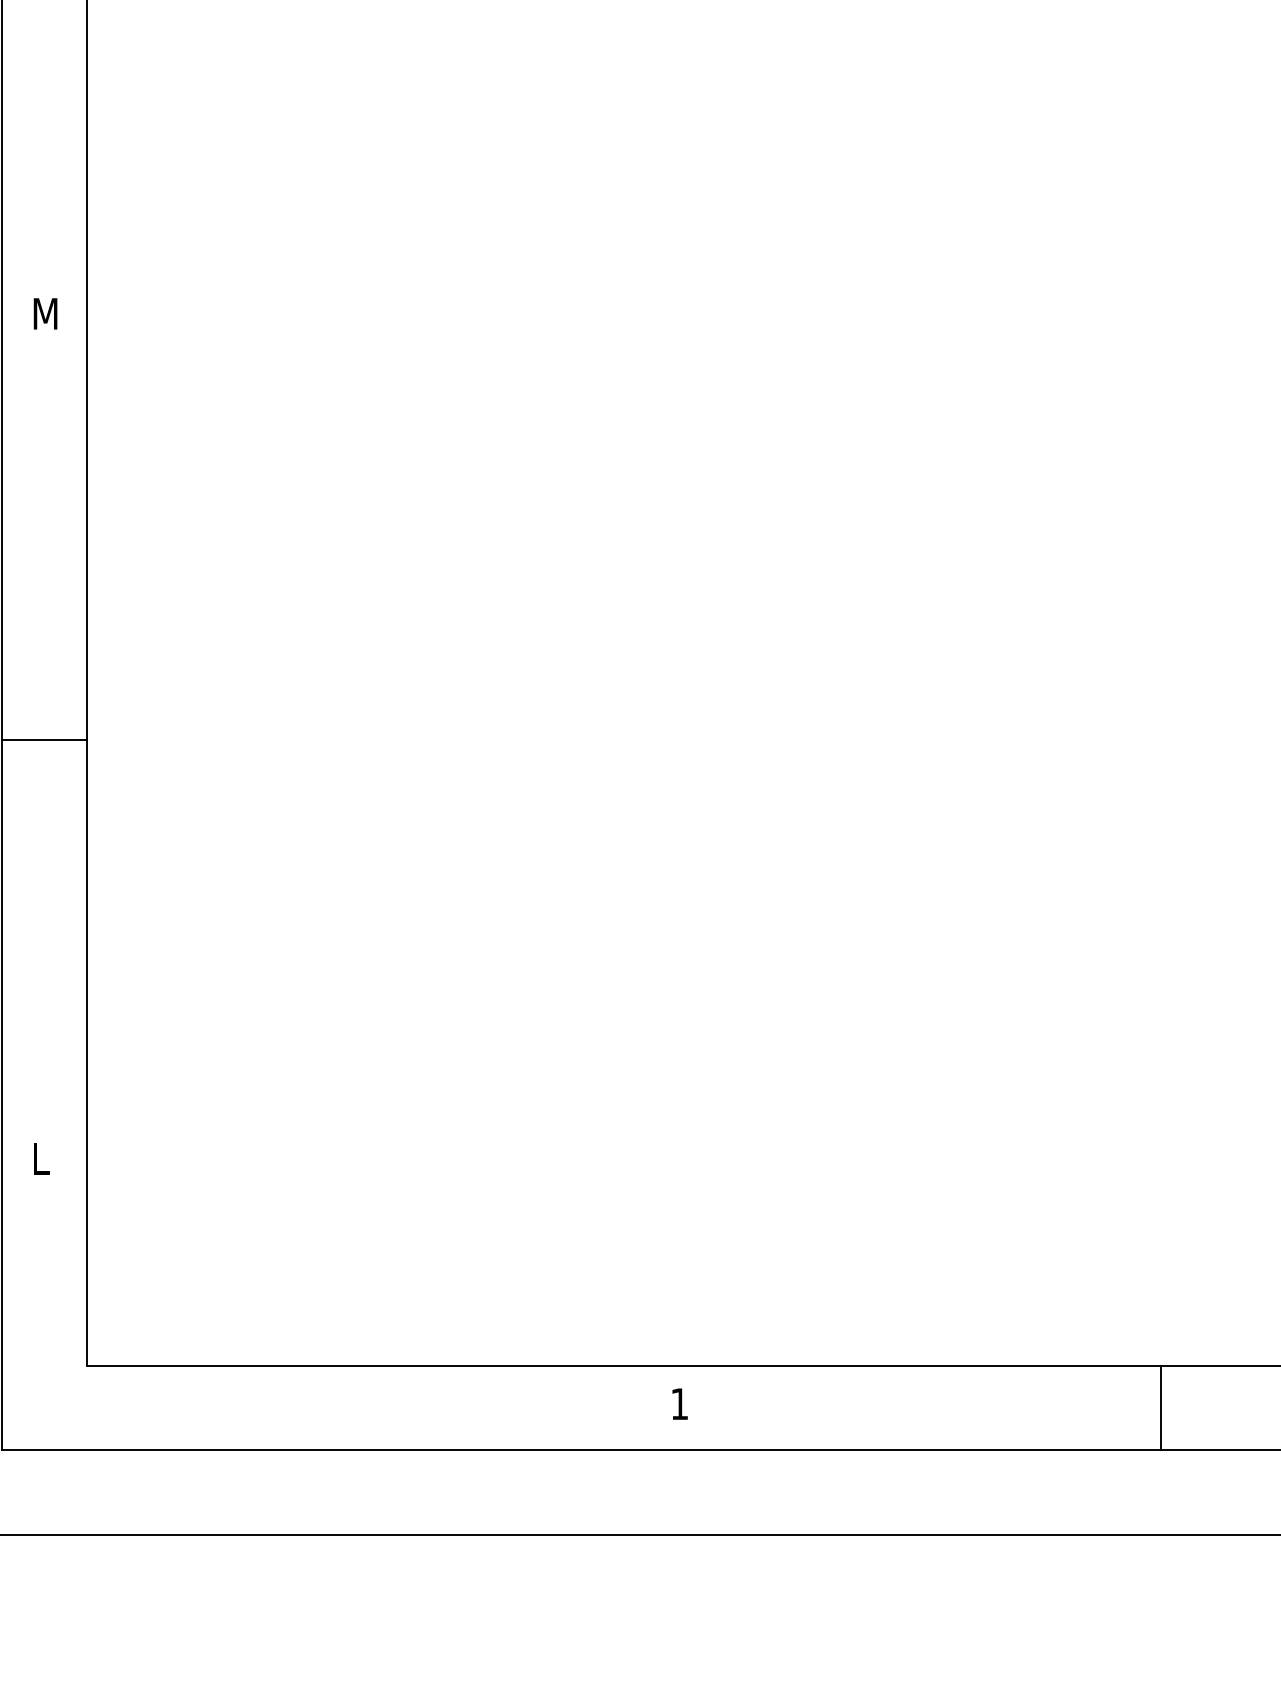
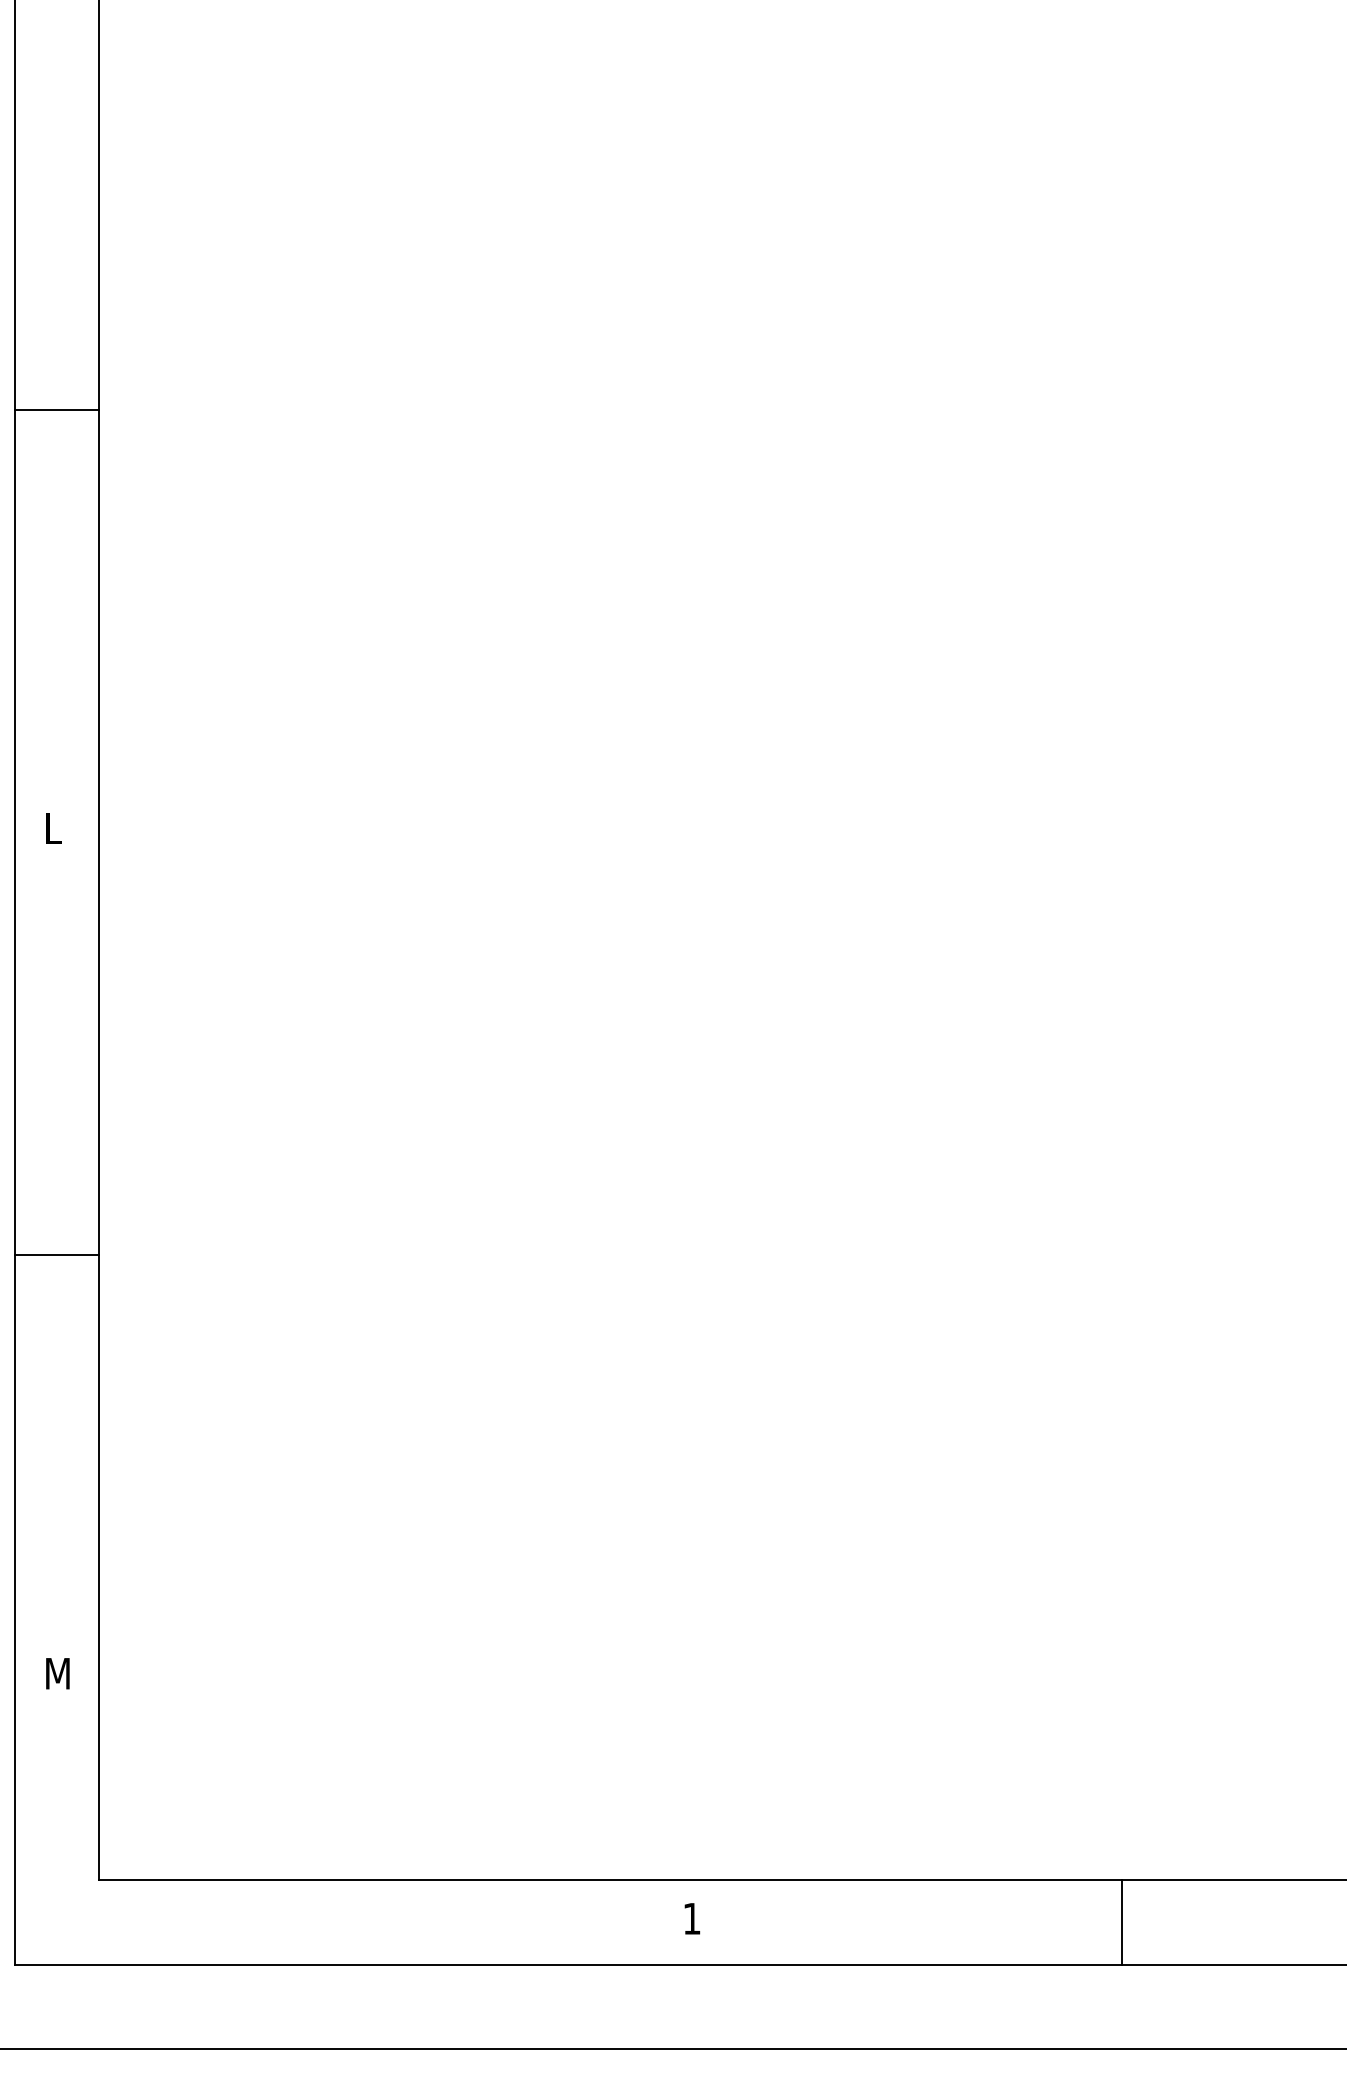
text: (45, 313) -> (57, 828), M -> L
text: (45, 1158) -> (57, 1673), L -> M
line: (1161, 1407) -> (1121, 1922), moved

